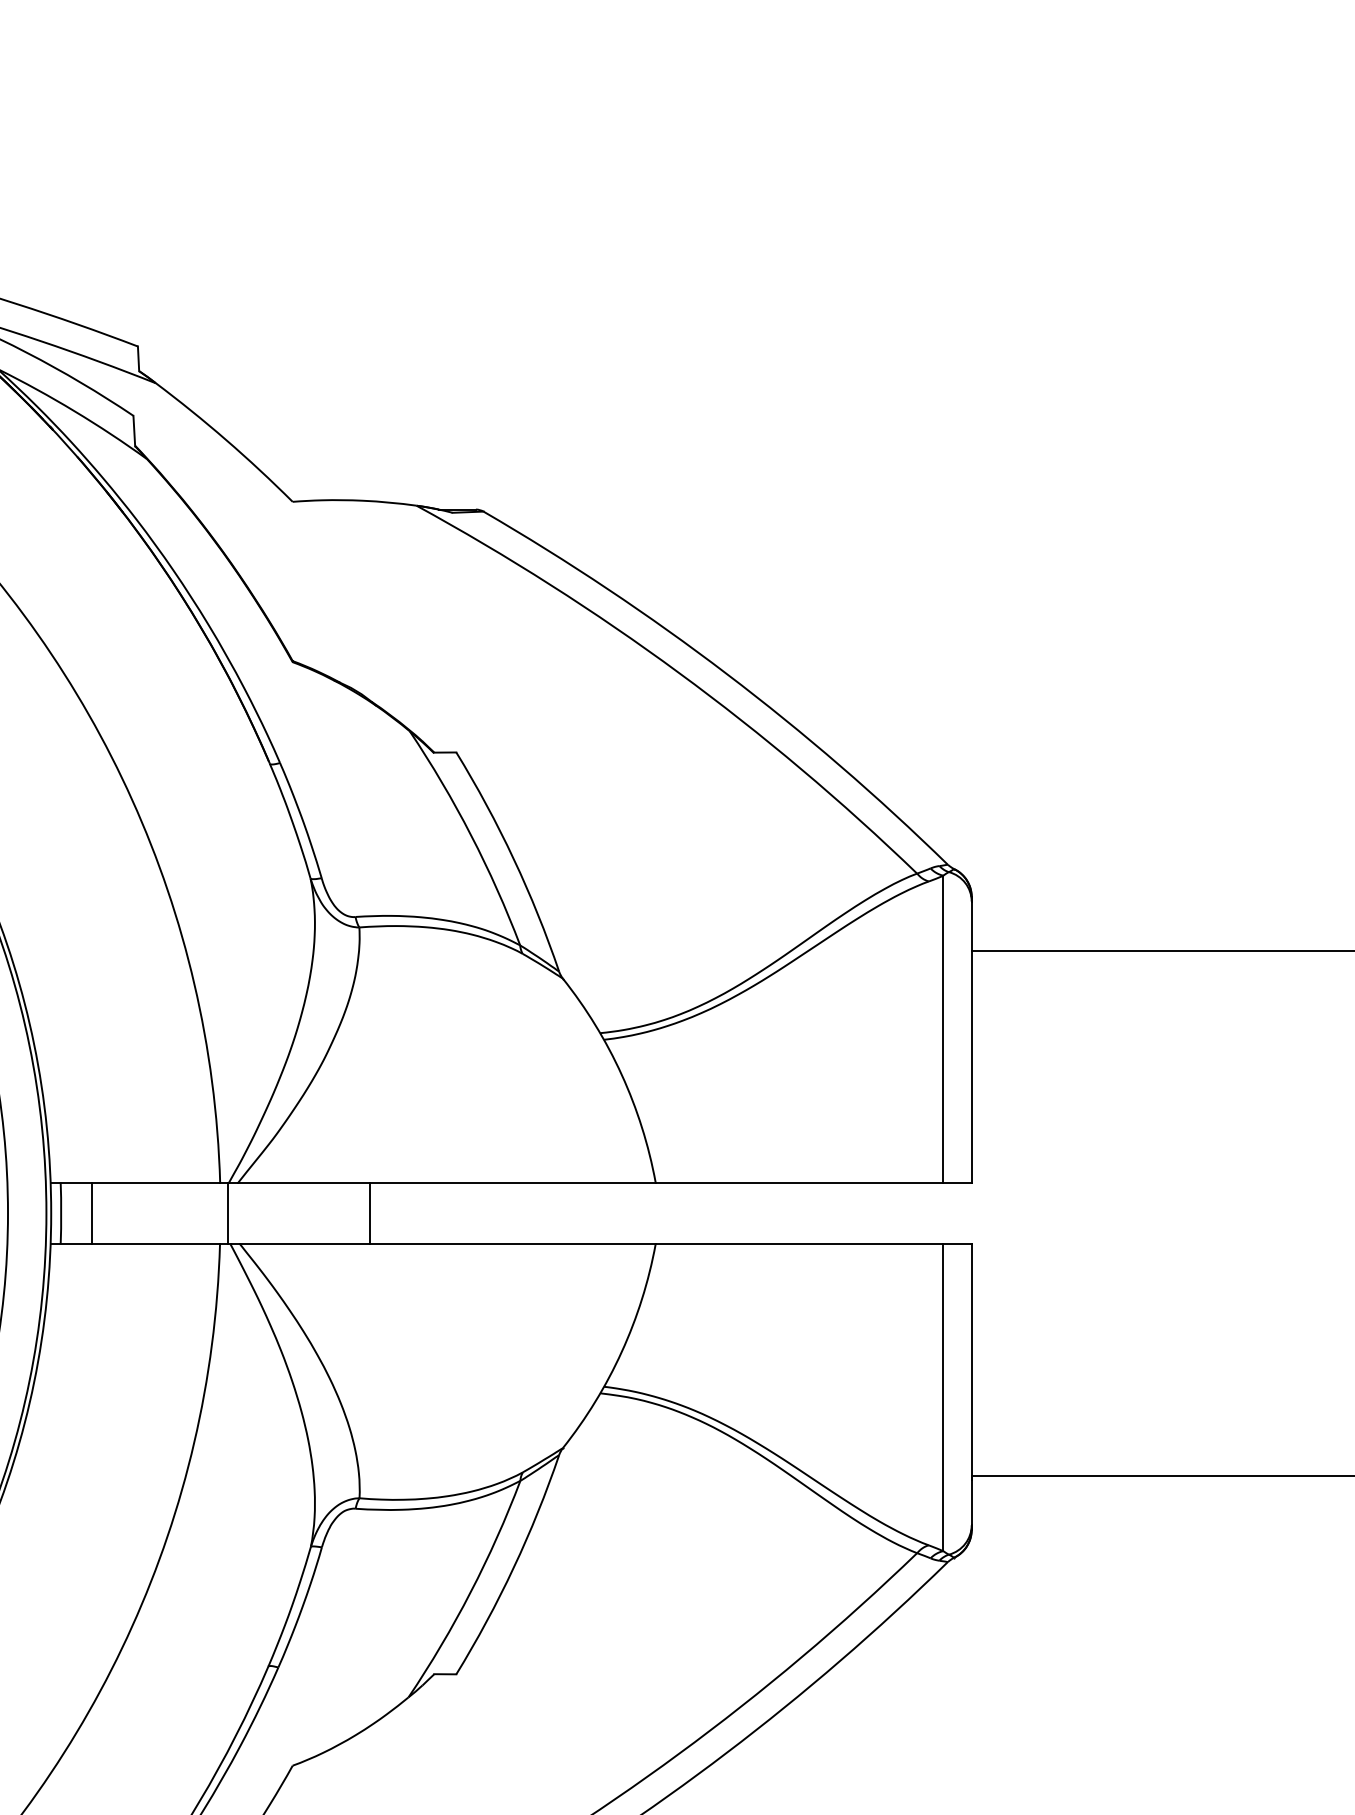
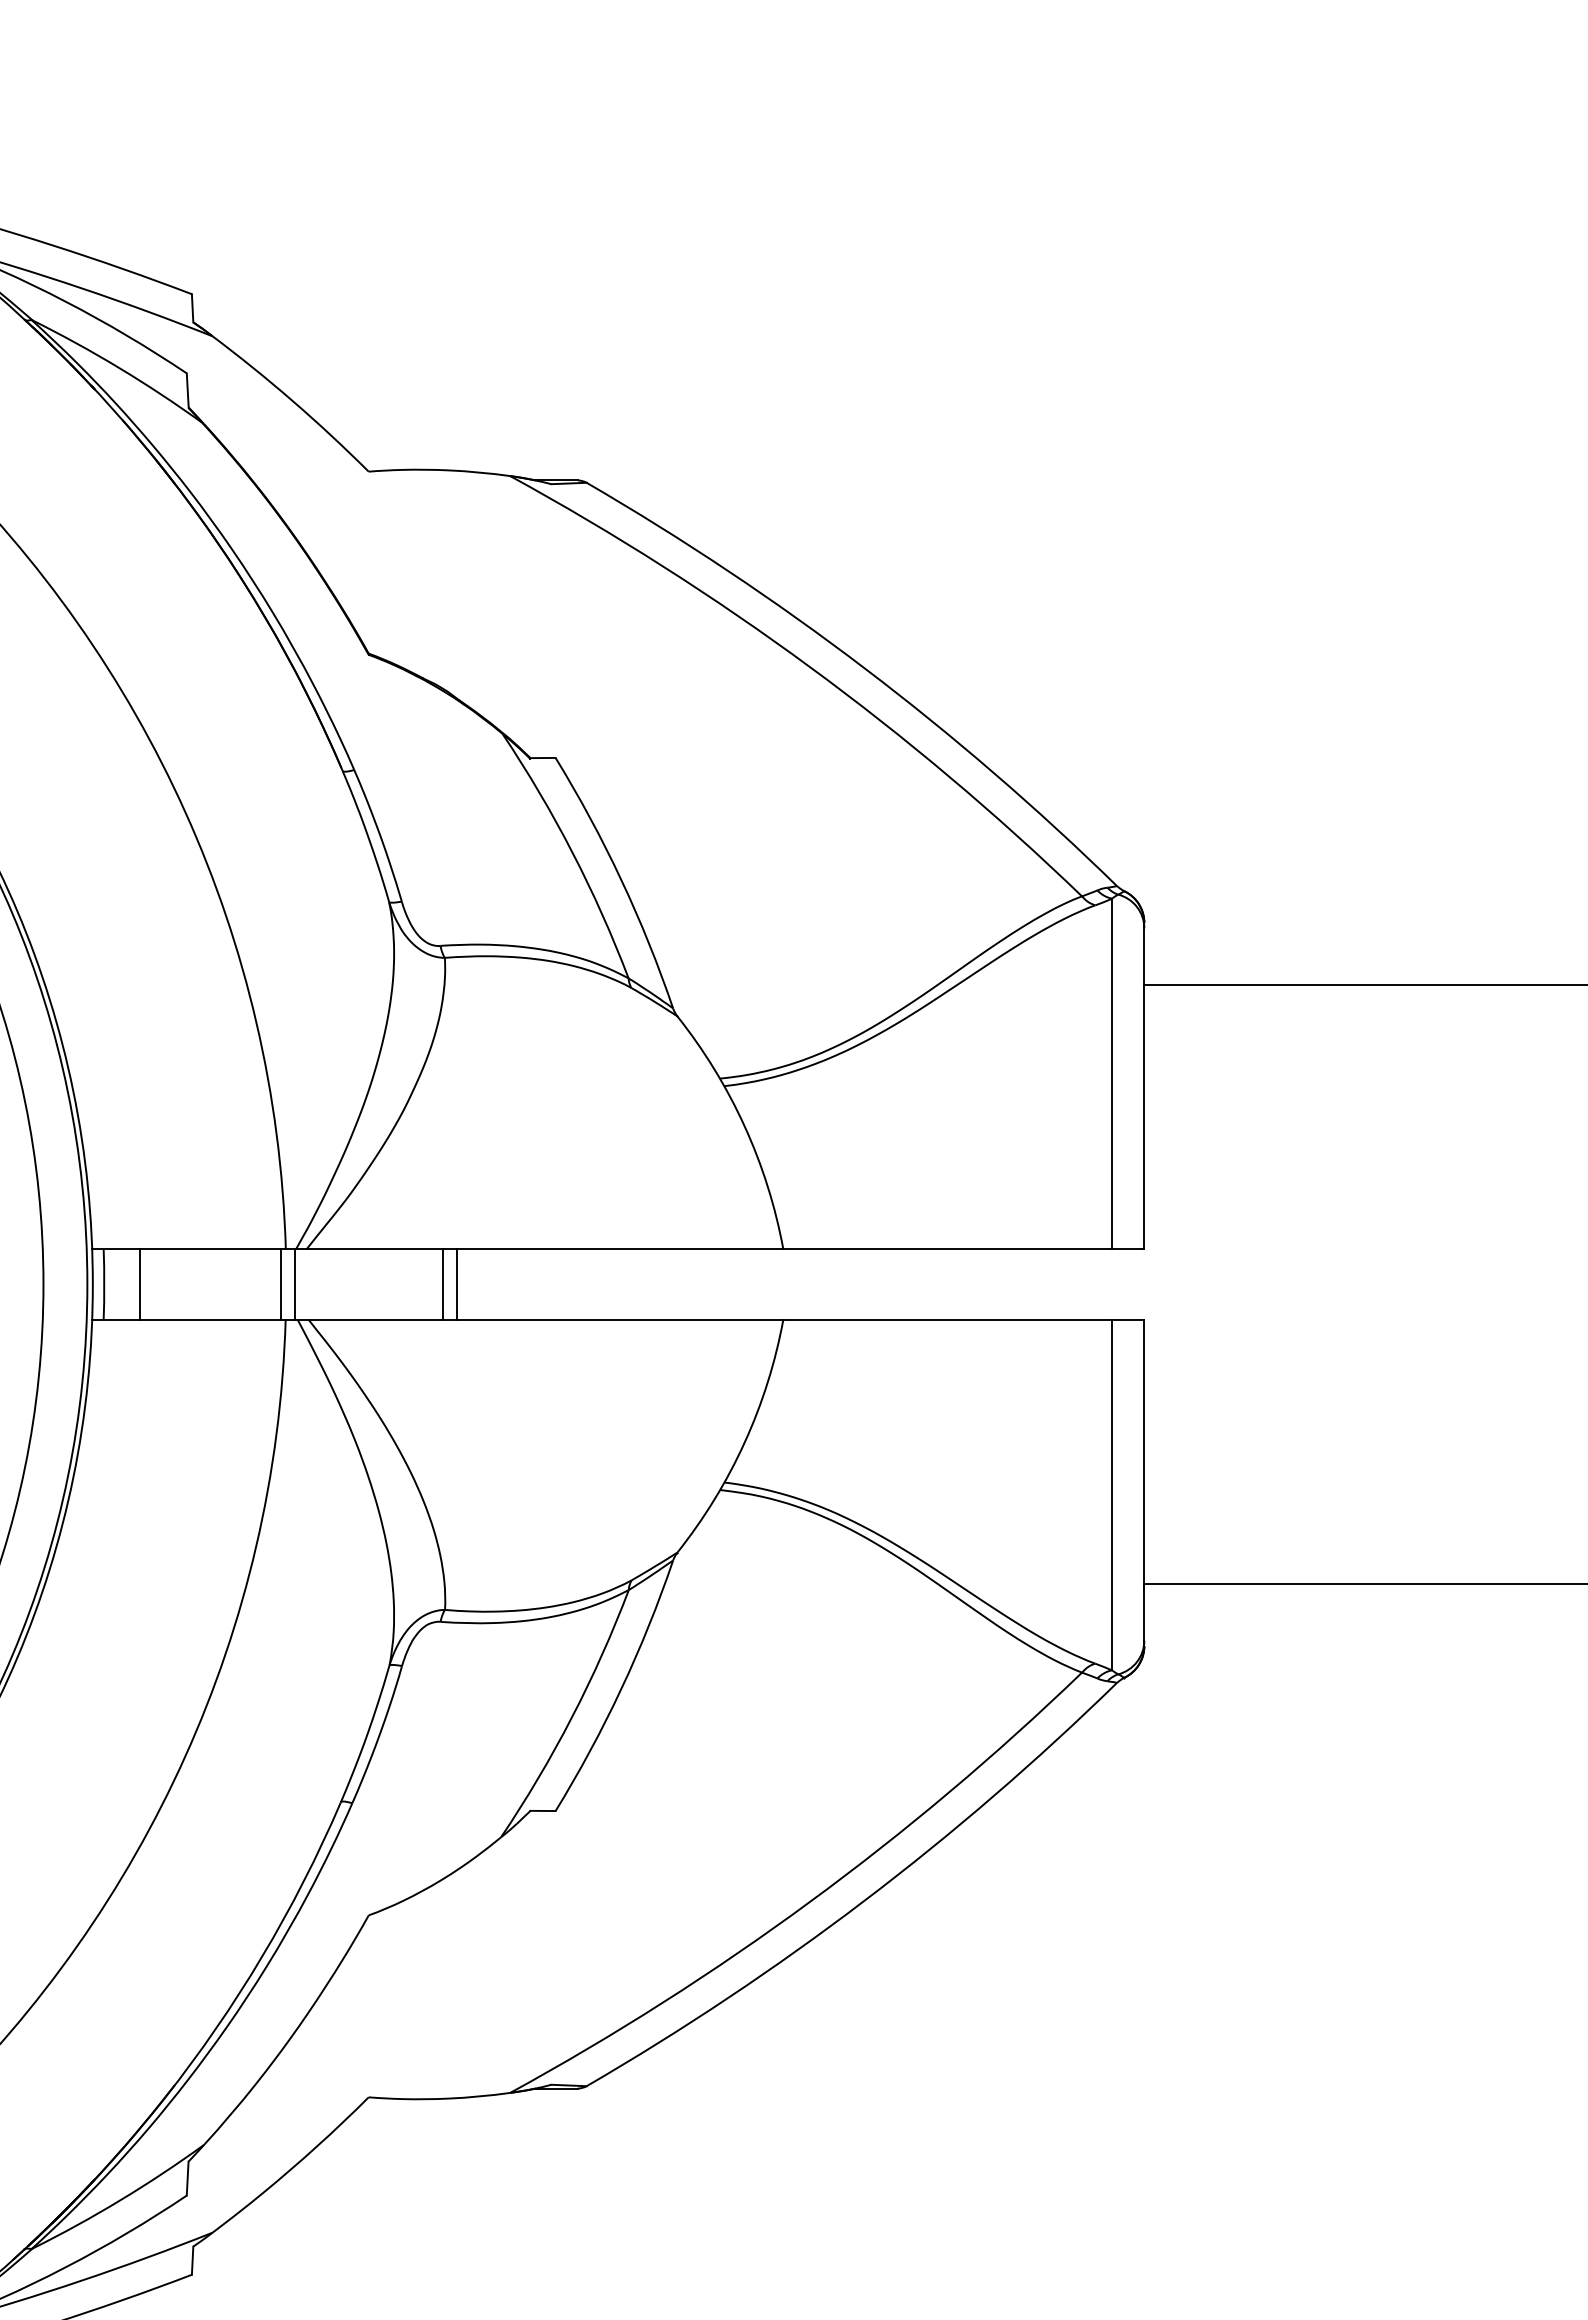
line: (215, 1213) -> (280, 1284), added
line: (357, 1213) -> (442, 1284), added

